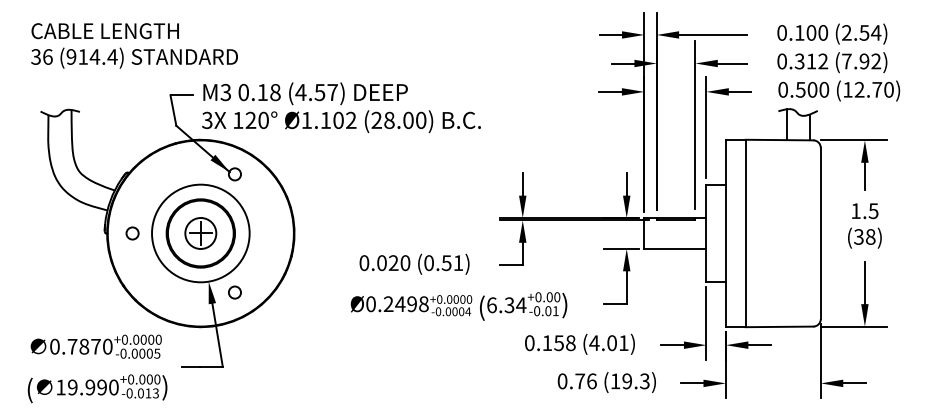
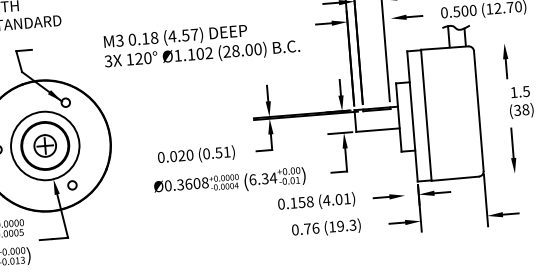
text: (341, 107) -> (201, 44), moved
line: (706, 127) -> (392, 43), removed
line: (854, 140) -> (497, 44), removed
text: (864, 225) -> (520, 102), moved
text: (399, 304) -> (188, 184), Ø0.2498 -> Ø0.3608
line: (706, 323) -> (403, 180), removed
line: (854, 326) -> (507, 174), removed
text: (606, 382) -> (326, 228), moved

